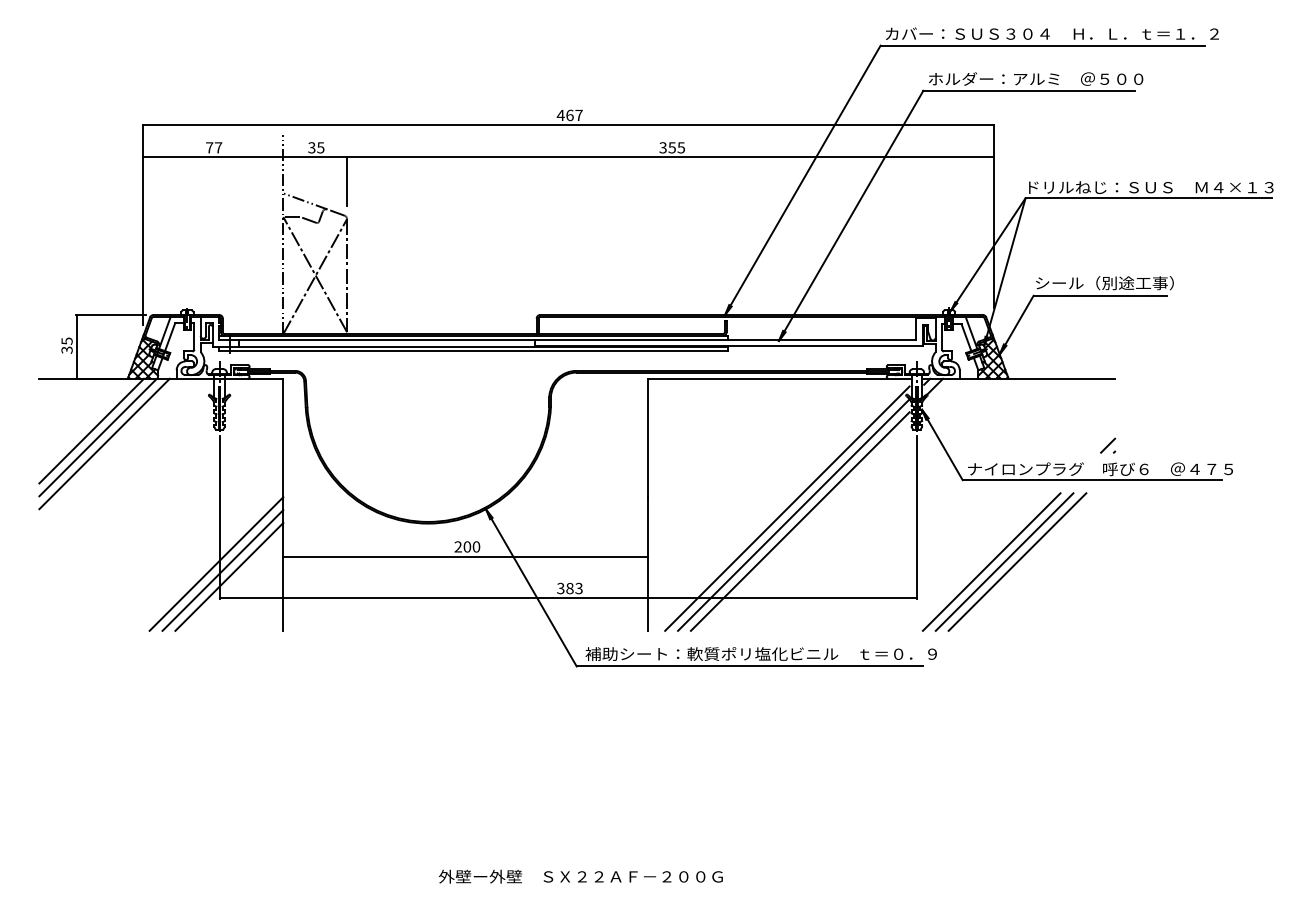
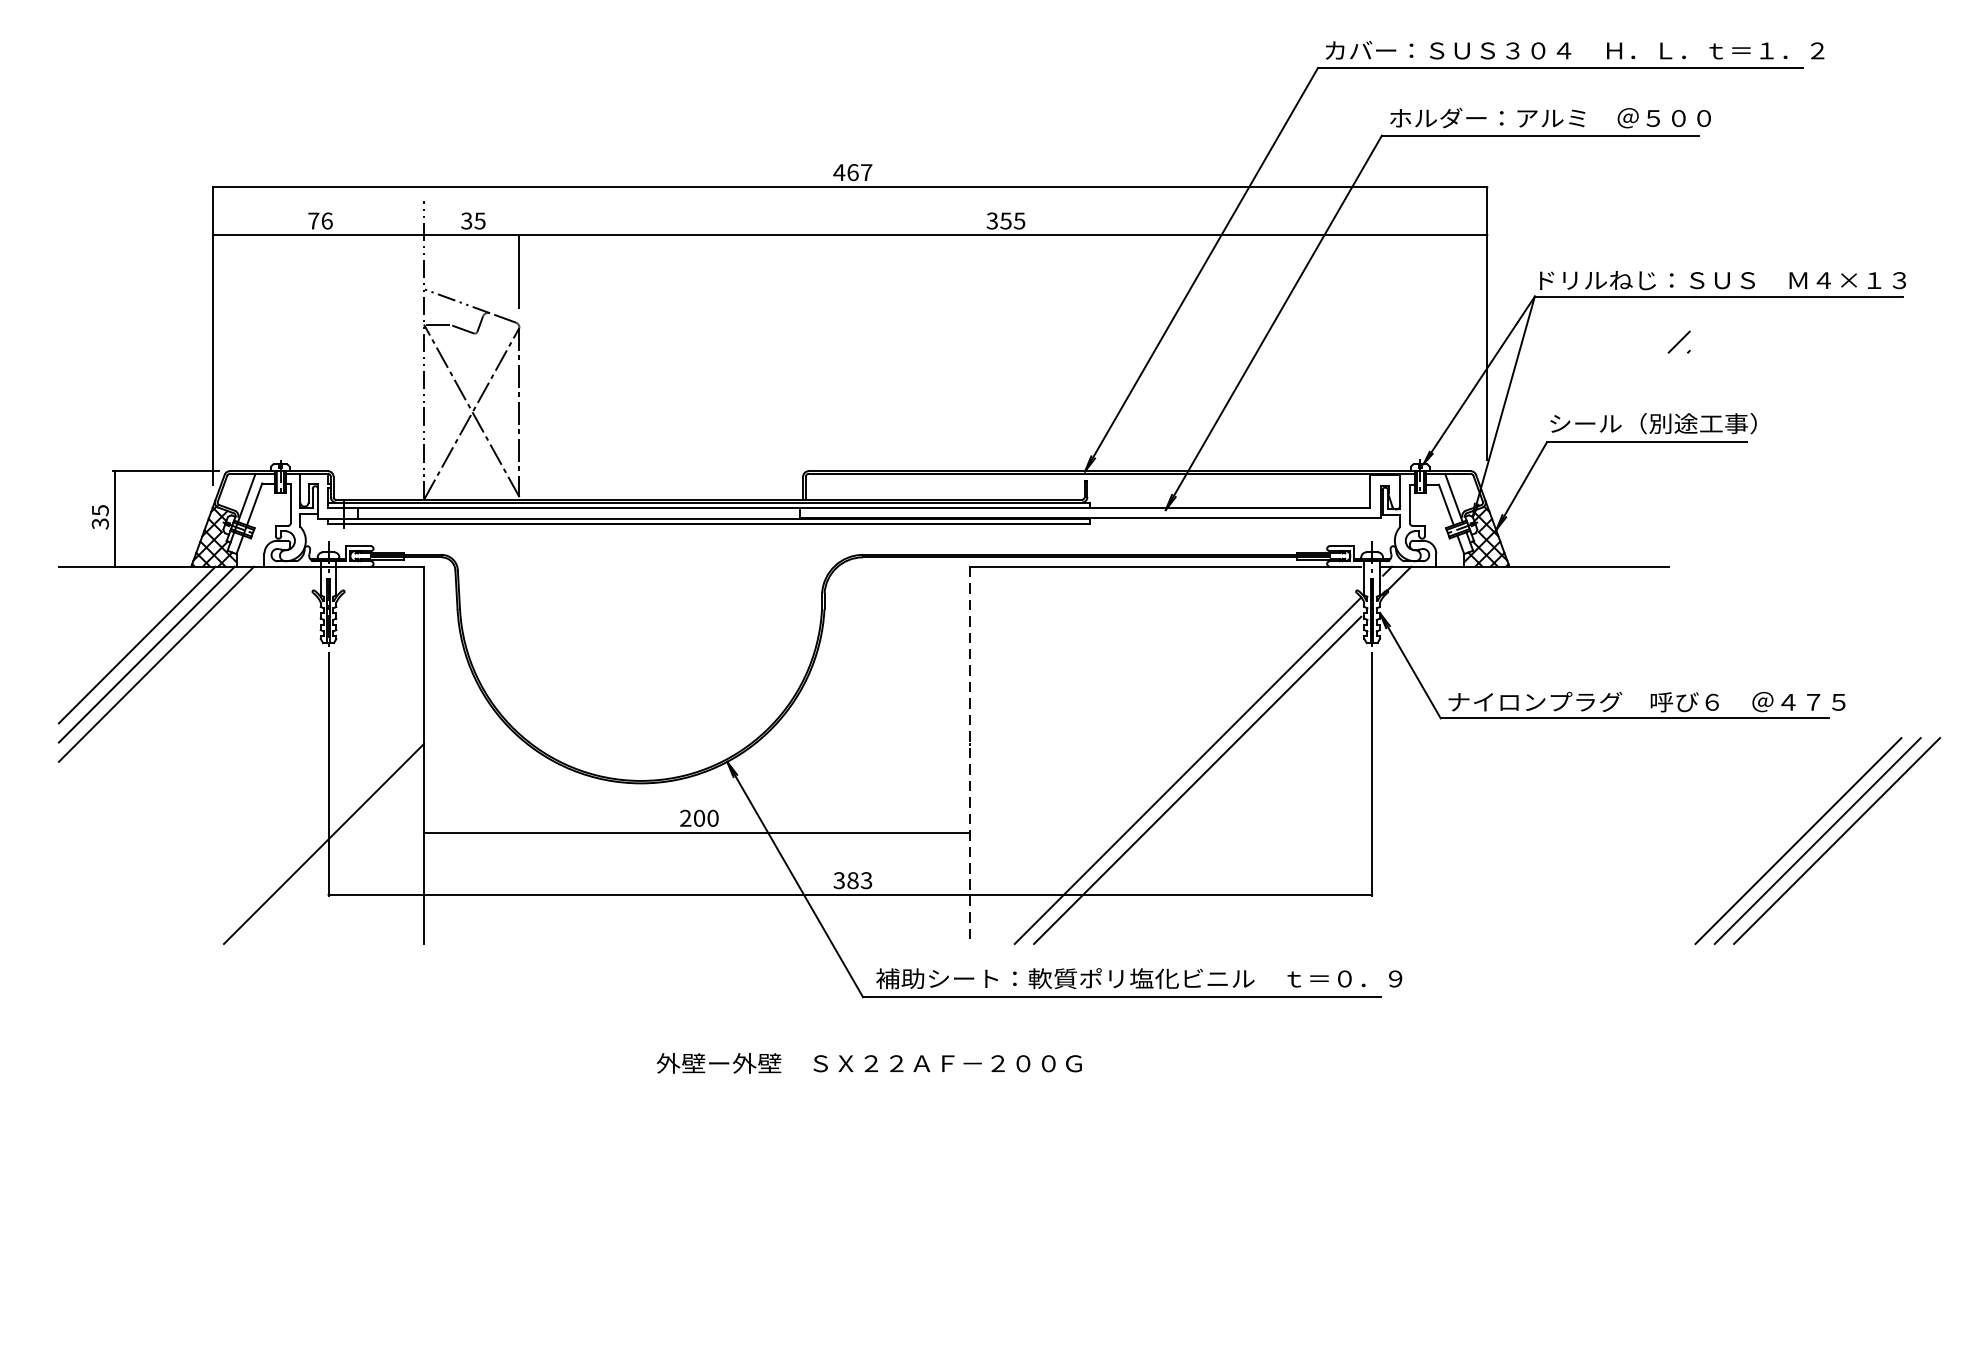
text: (218, 147) -> (326, 220), 77 -> 76
part: (1108, 445) -> (1679, 341), moved
line: (647, 505) -> (969, 756), solid -> dashed
line: (787, 508) -> (1178, 760), removed
part: (1004, 561) -> (1817, 840), moved
line: (222, 570) -> (332, 853), removed
line: (229, 576) -> (343, 862), removed
text: (580, 876) -> (868, 1063), moved

